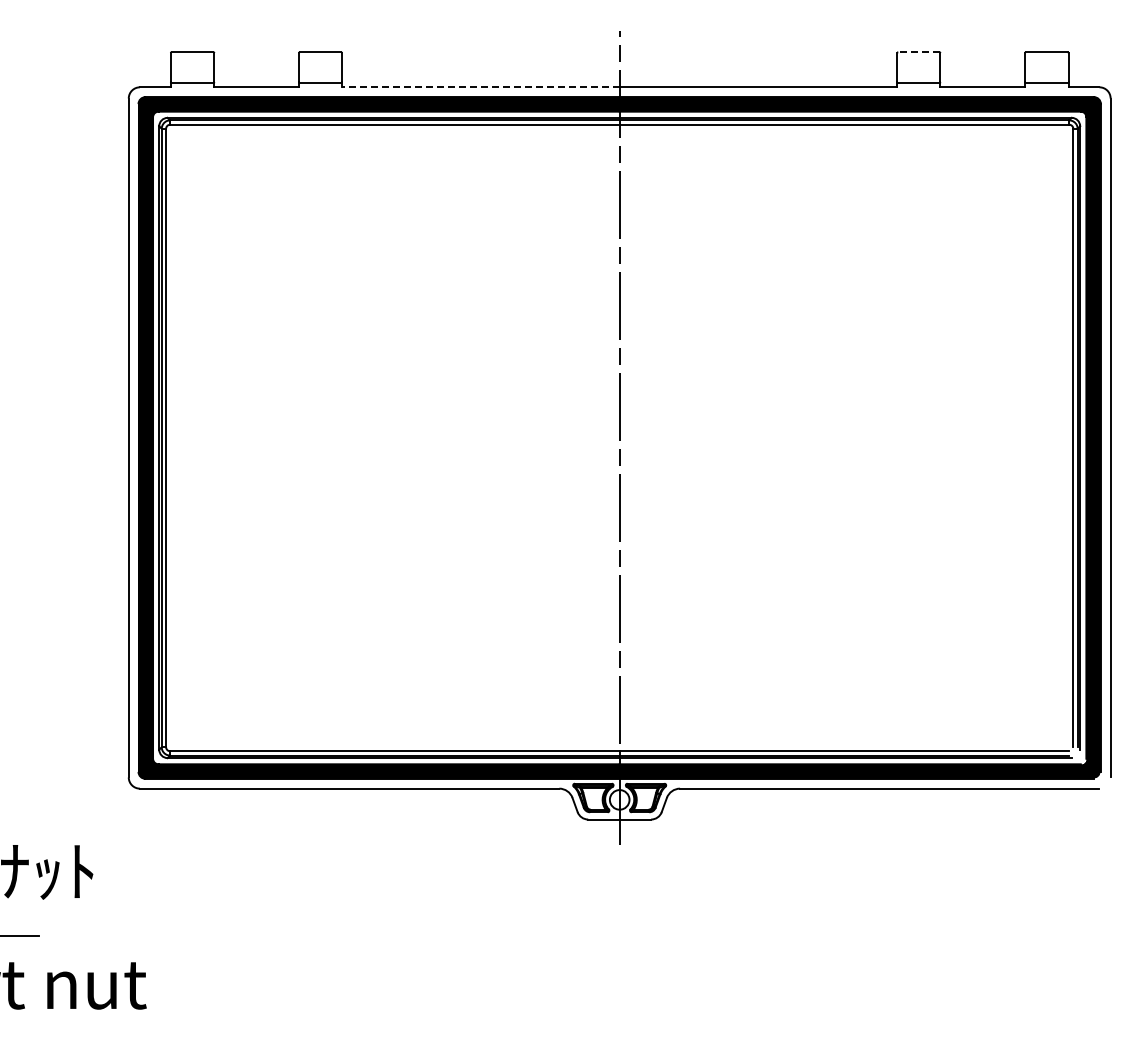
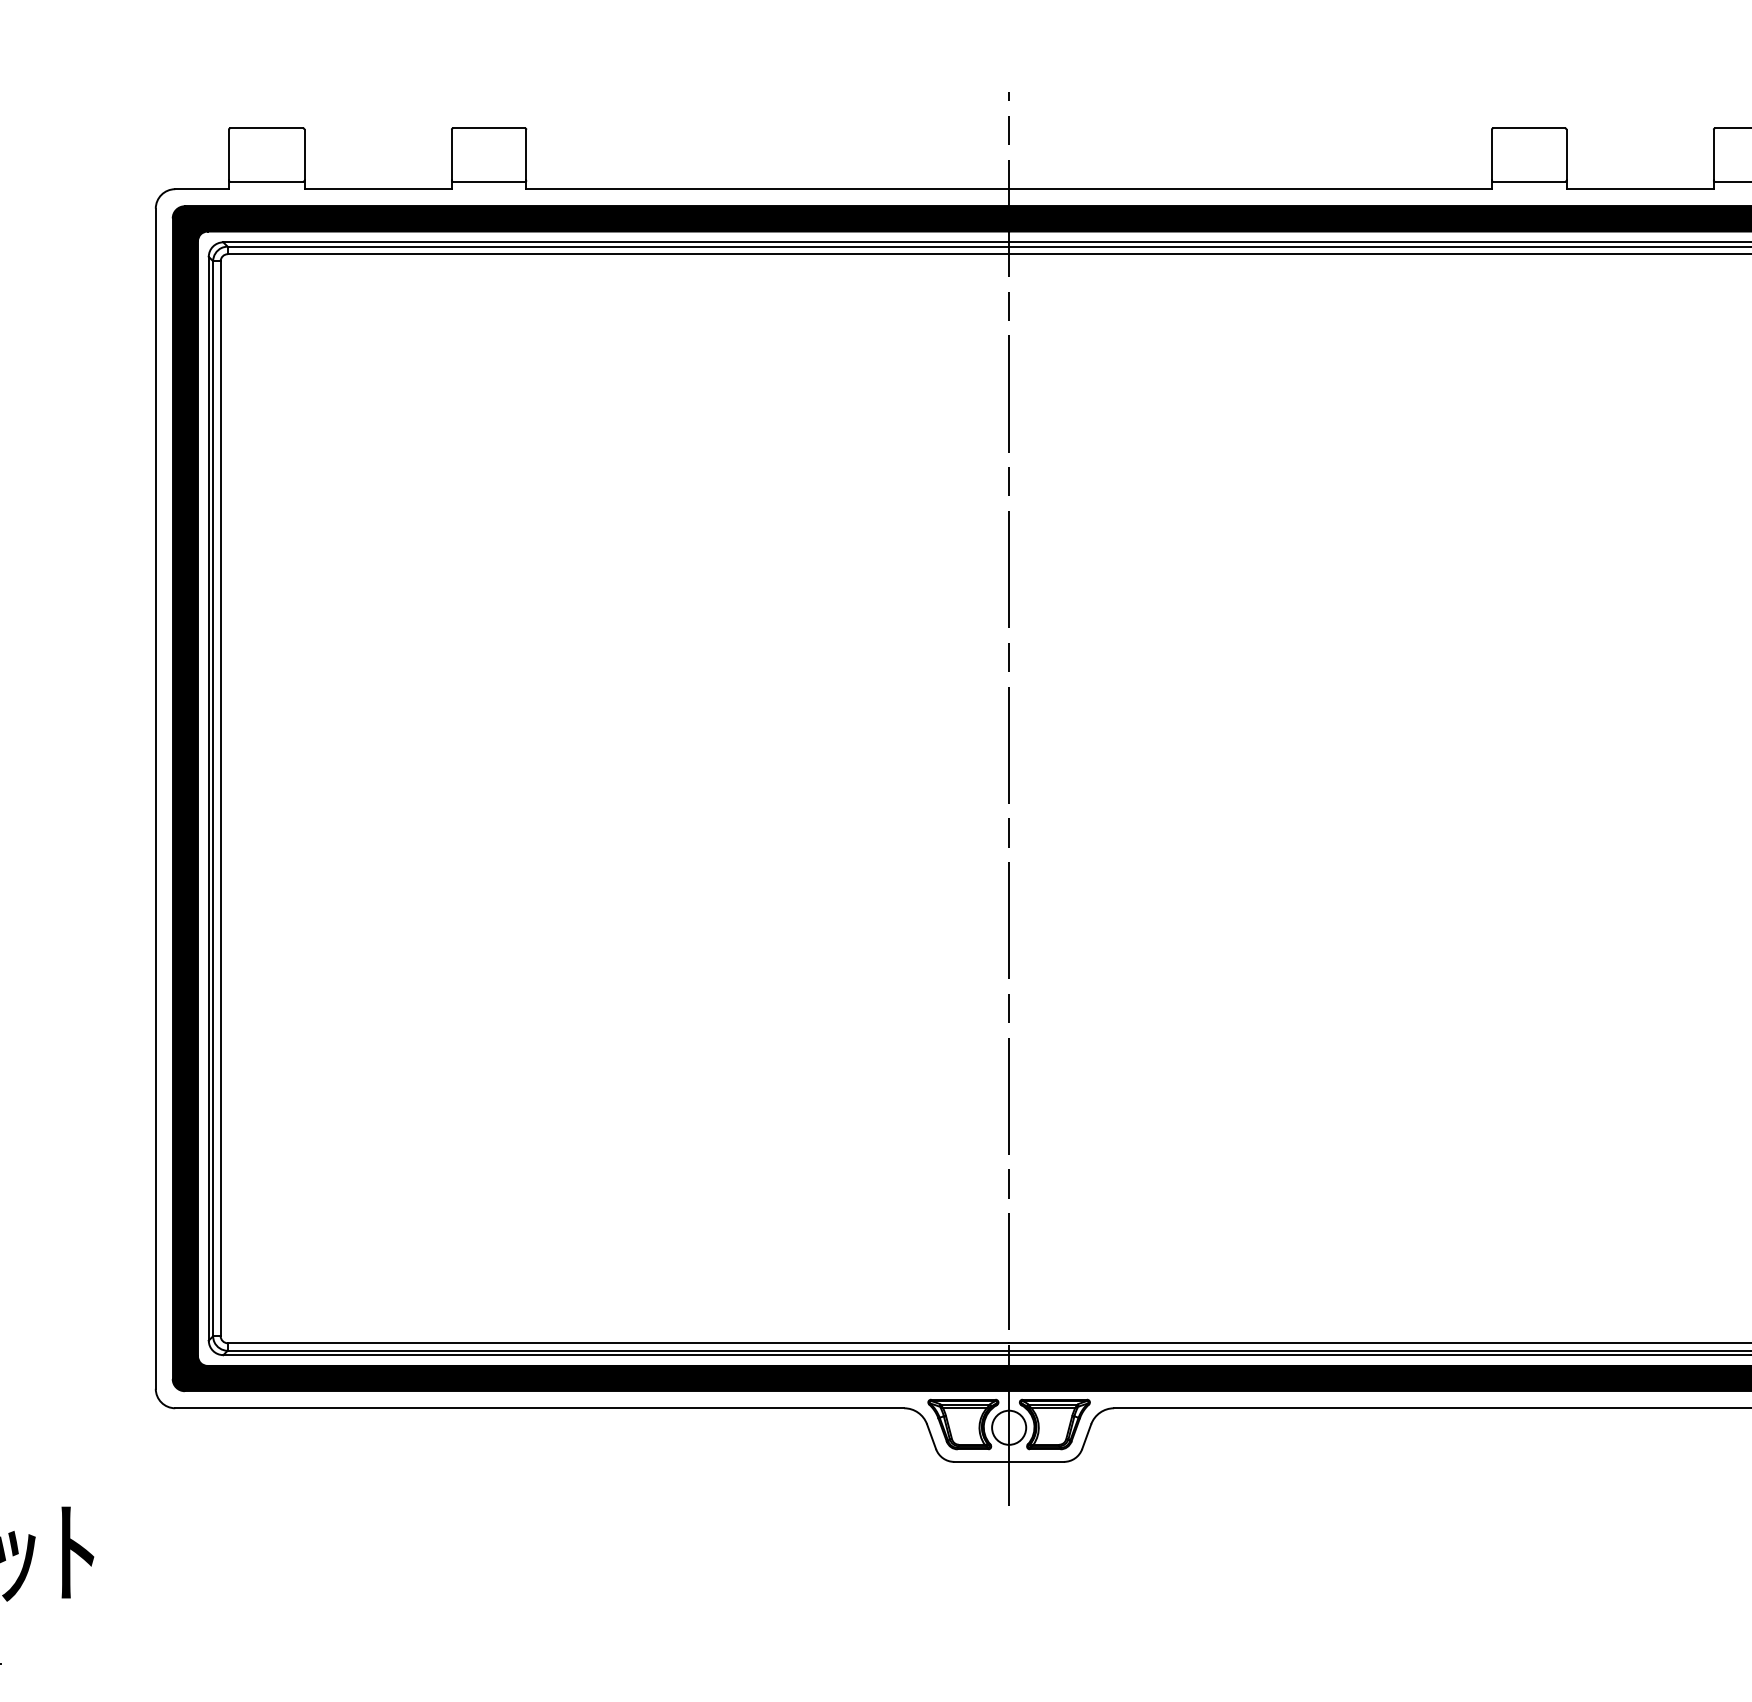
line: (918, 52) -> (1528, 128), dashed -> solid
line: (480, 87) -> (767, 189), dashed -> solid

